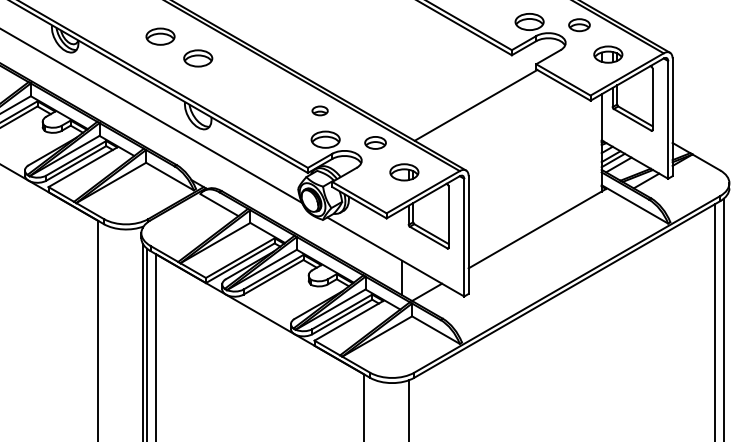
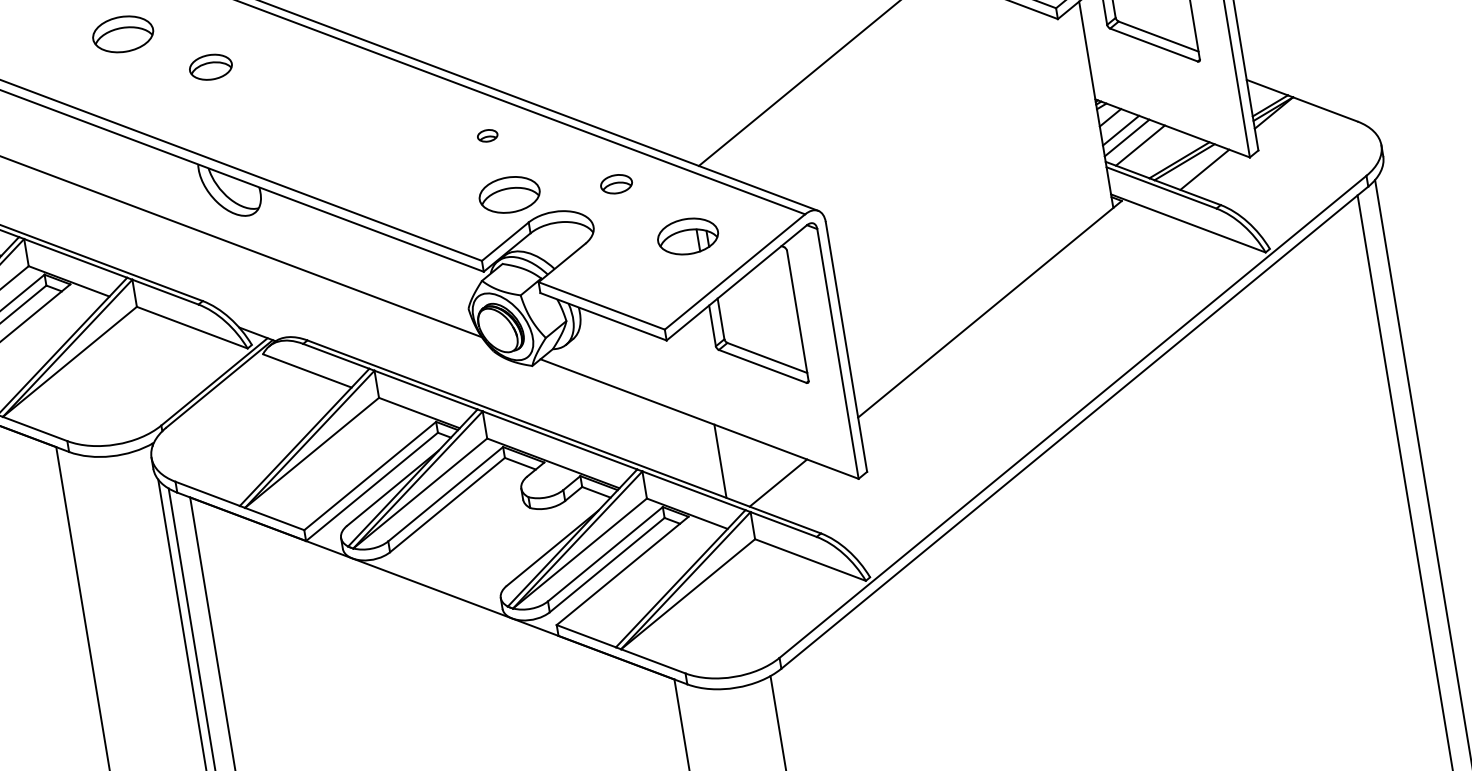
part: (198, 58) -> (211, 67), size x0.7
part: (319, 110) -> (486, 135), size x0.6
part: (375, 142) -> (616, 183), size x0.7

